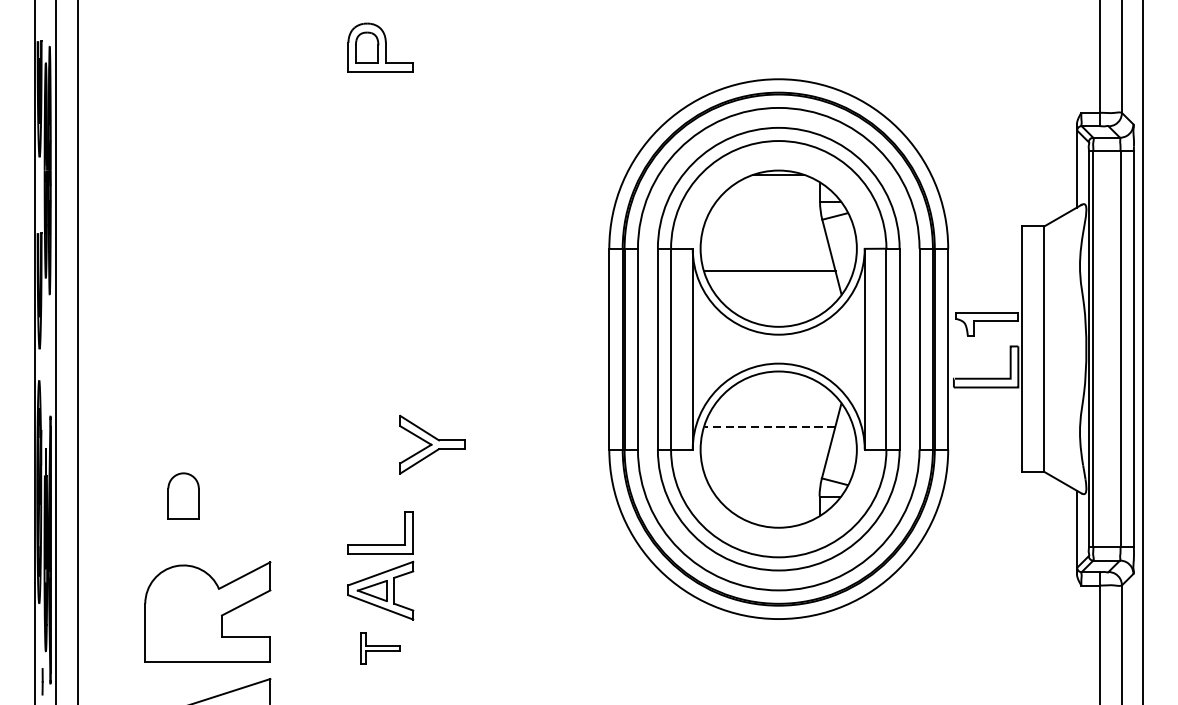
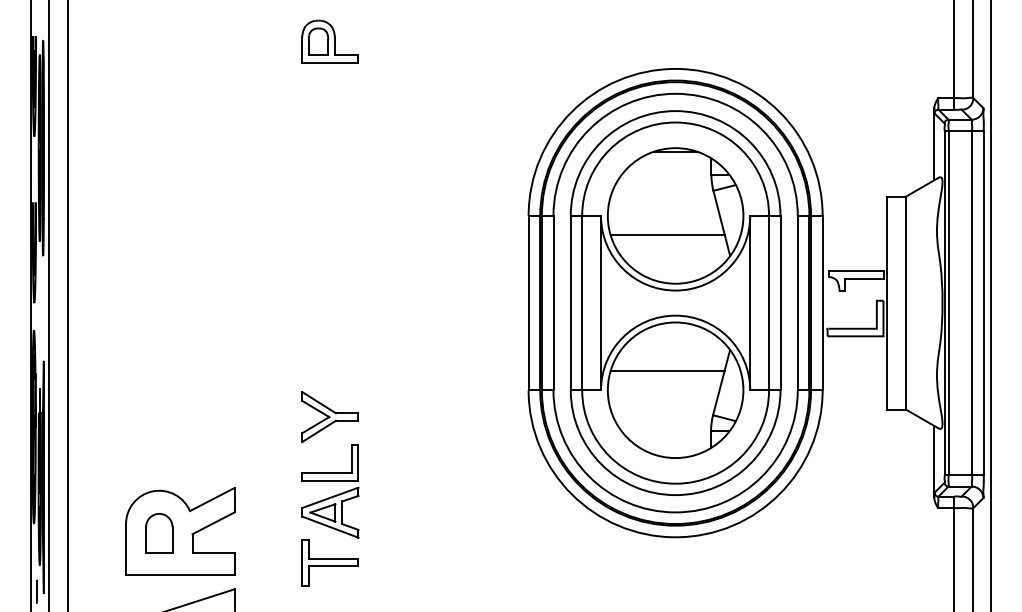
line: (769, 426) -> (667, 370), dashed -> solid
part: (431, 444) -> (329, 416), moved
part: (183, 495) -> (159, 533), moved
part: (379, 648) -> (329, 562), size x1.67

